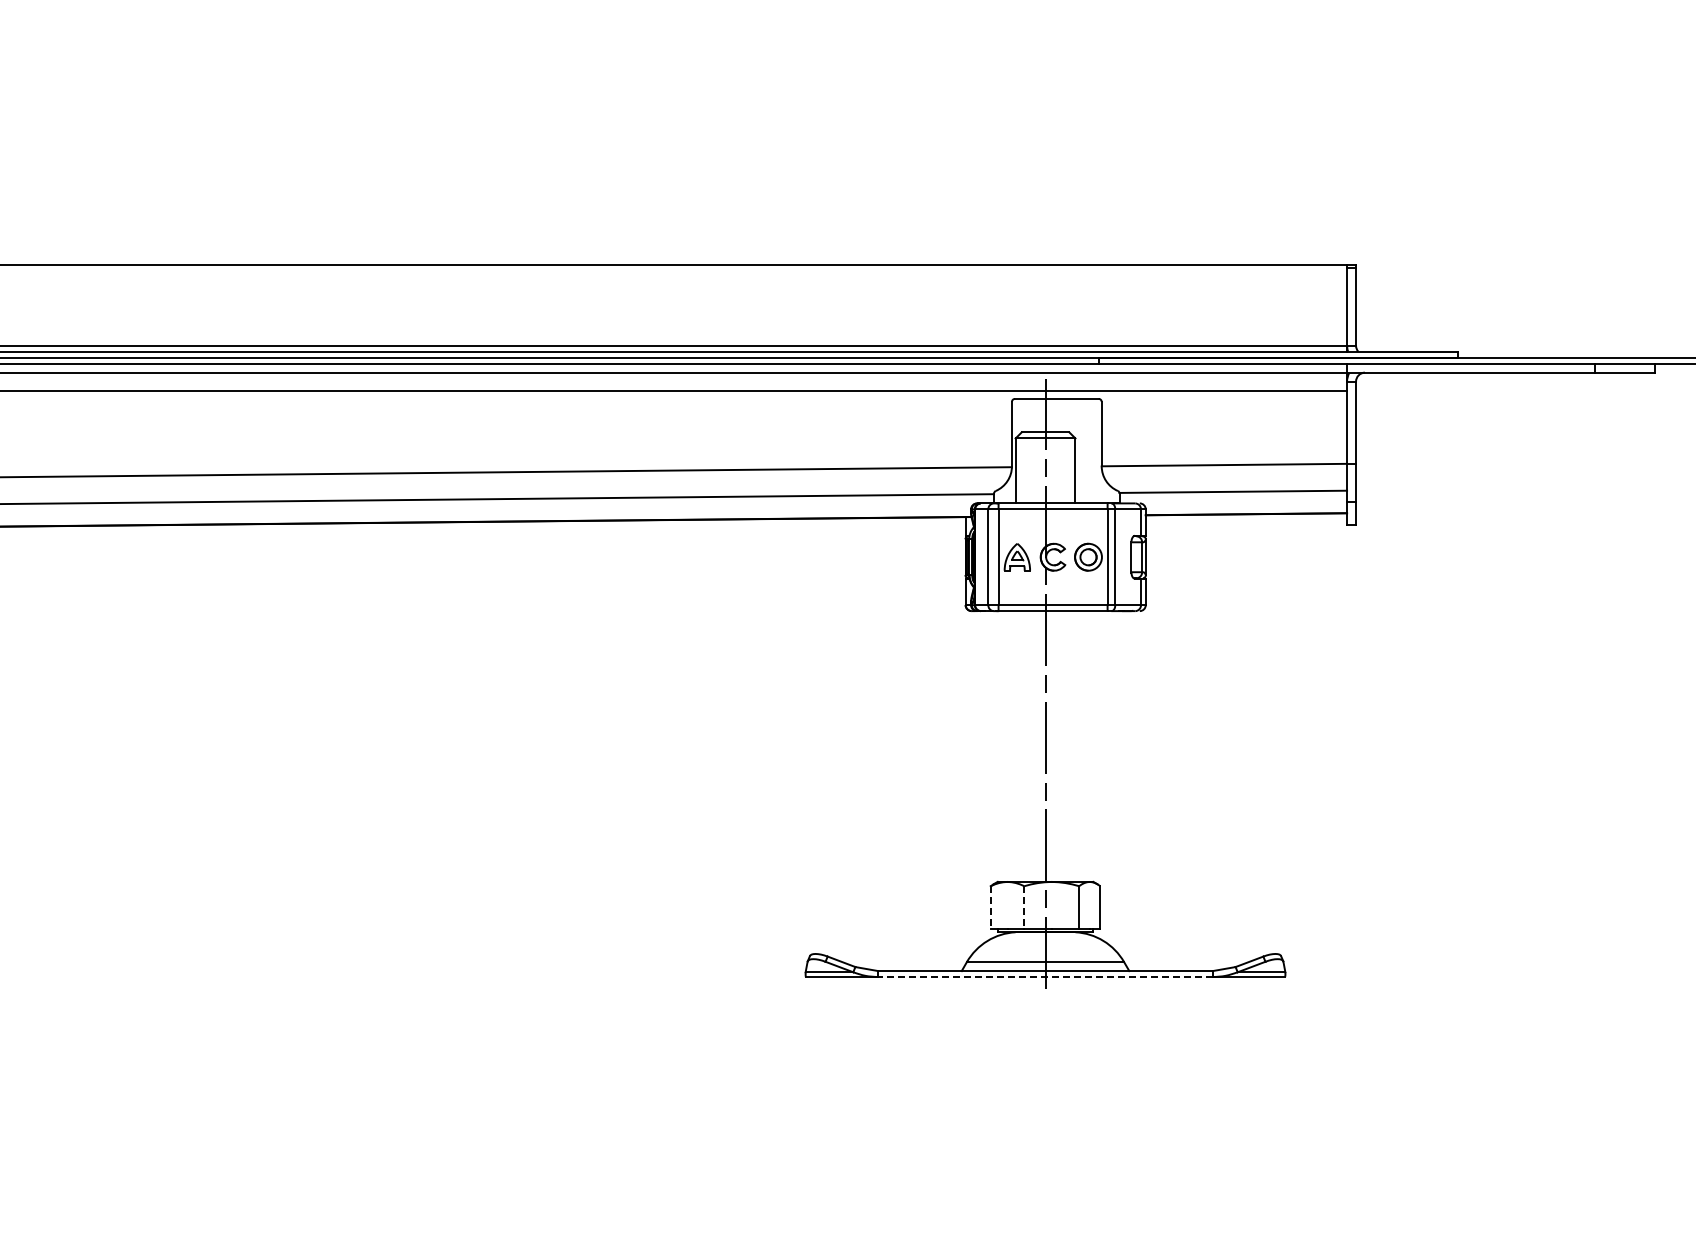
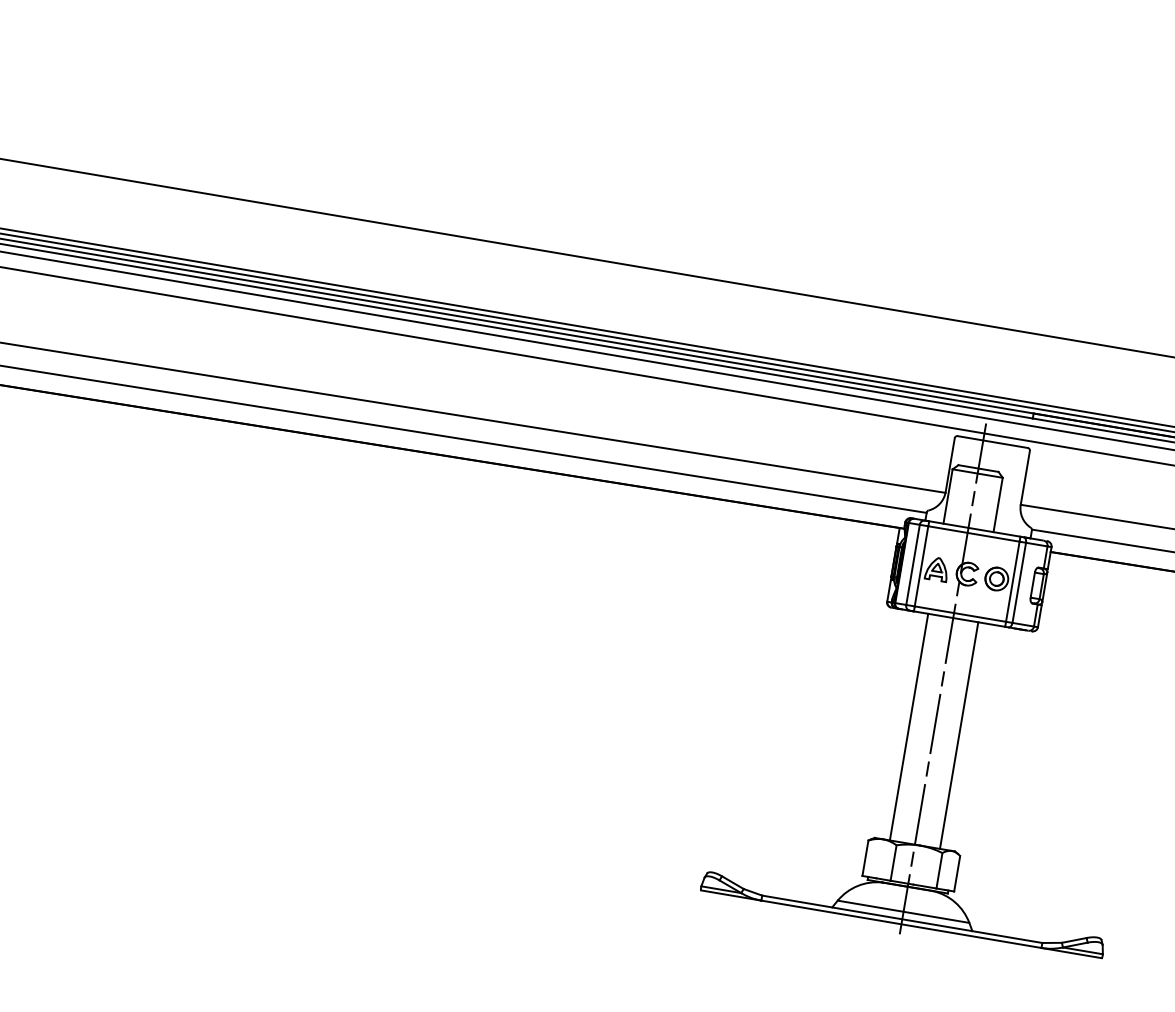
line: (1015, 746) -> (908, 727), added
line: (1075, 746) -> (959, 735), added
line: (990, 907) -> (865, 858), dashed -> solid
line: (1024, 907) -> (893, 863), dashed -> solid
line: (1045, 977) -> (901, 924), dashed -> solid

